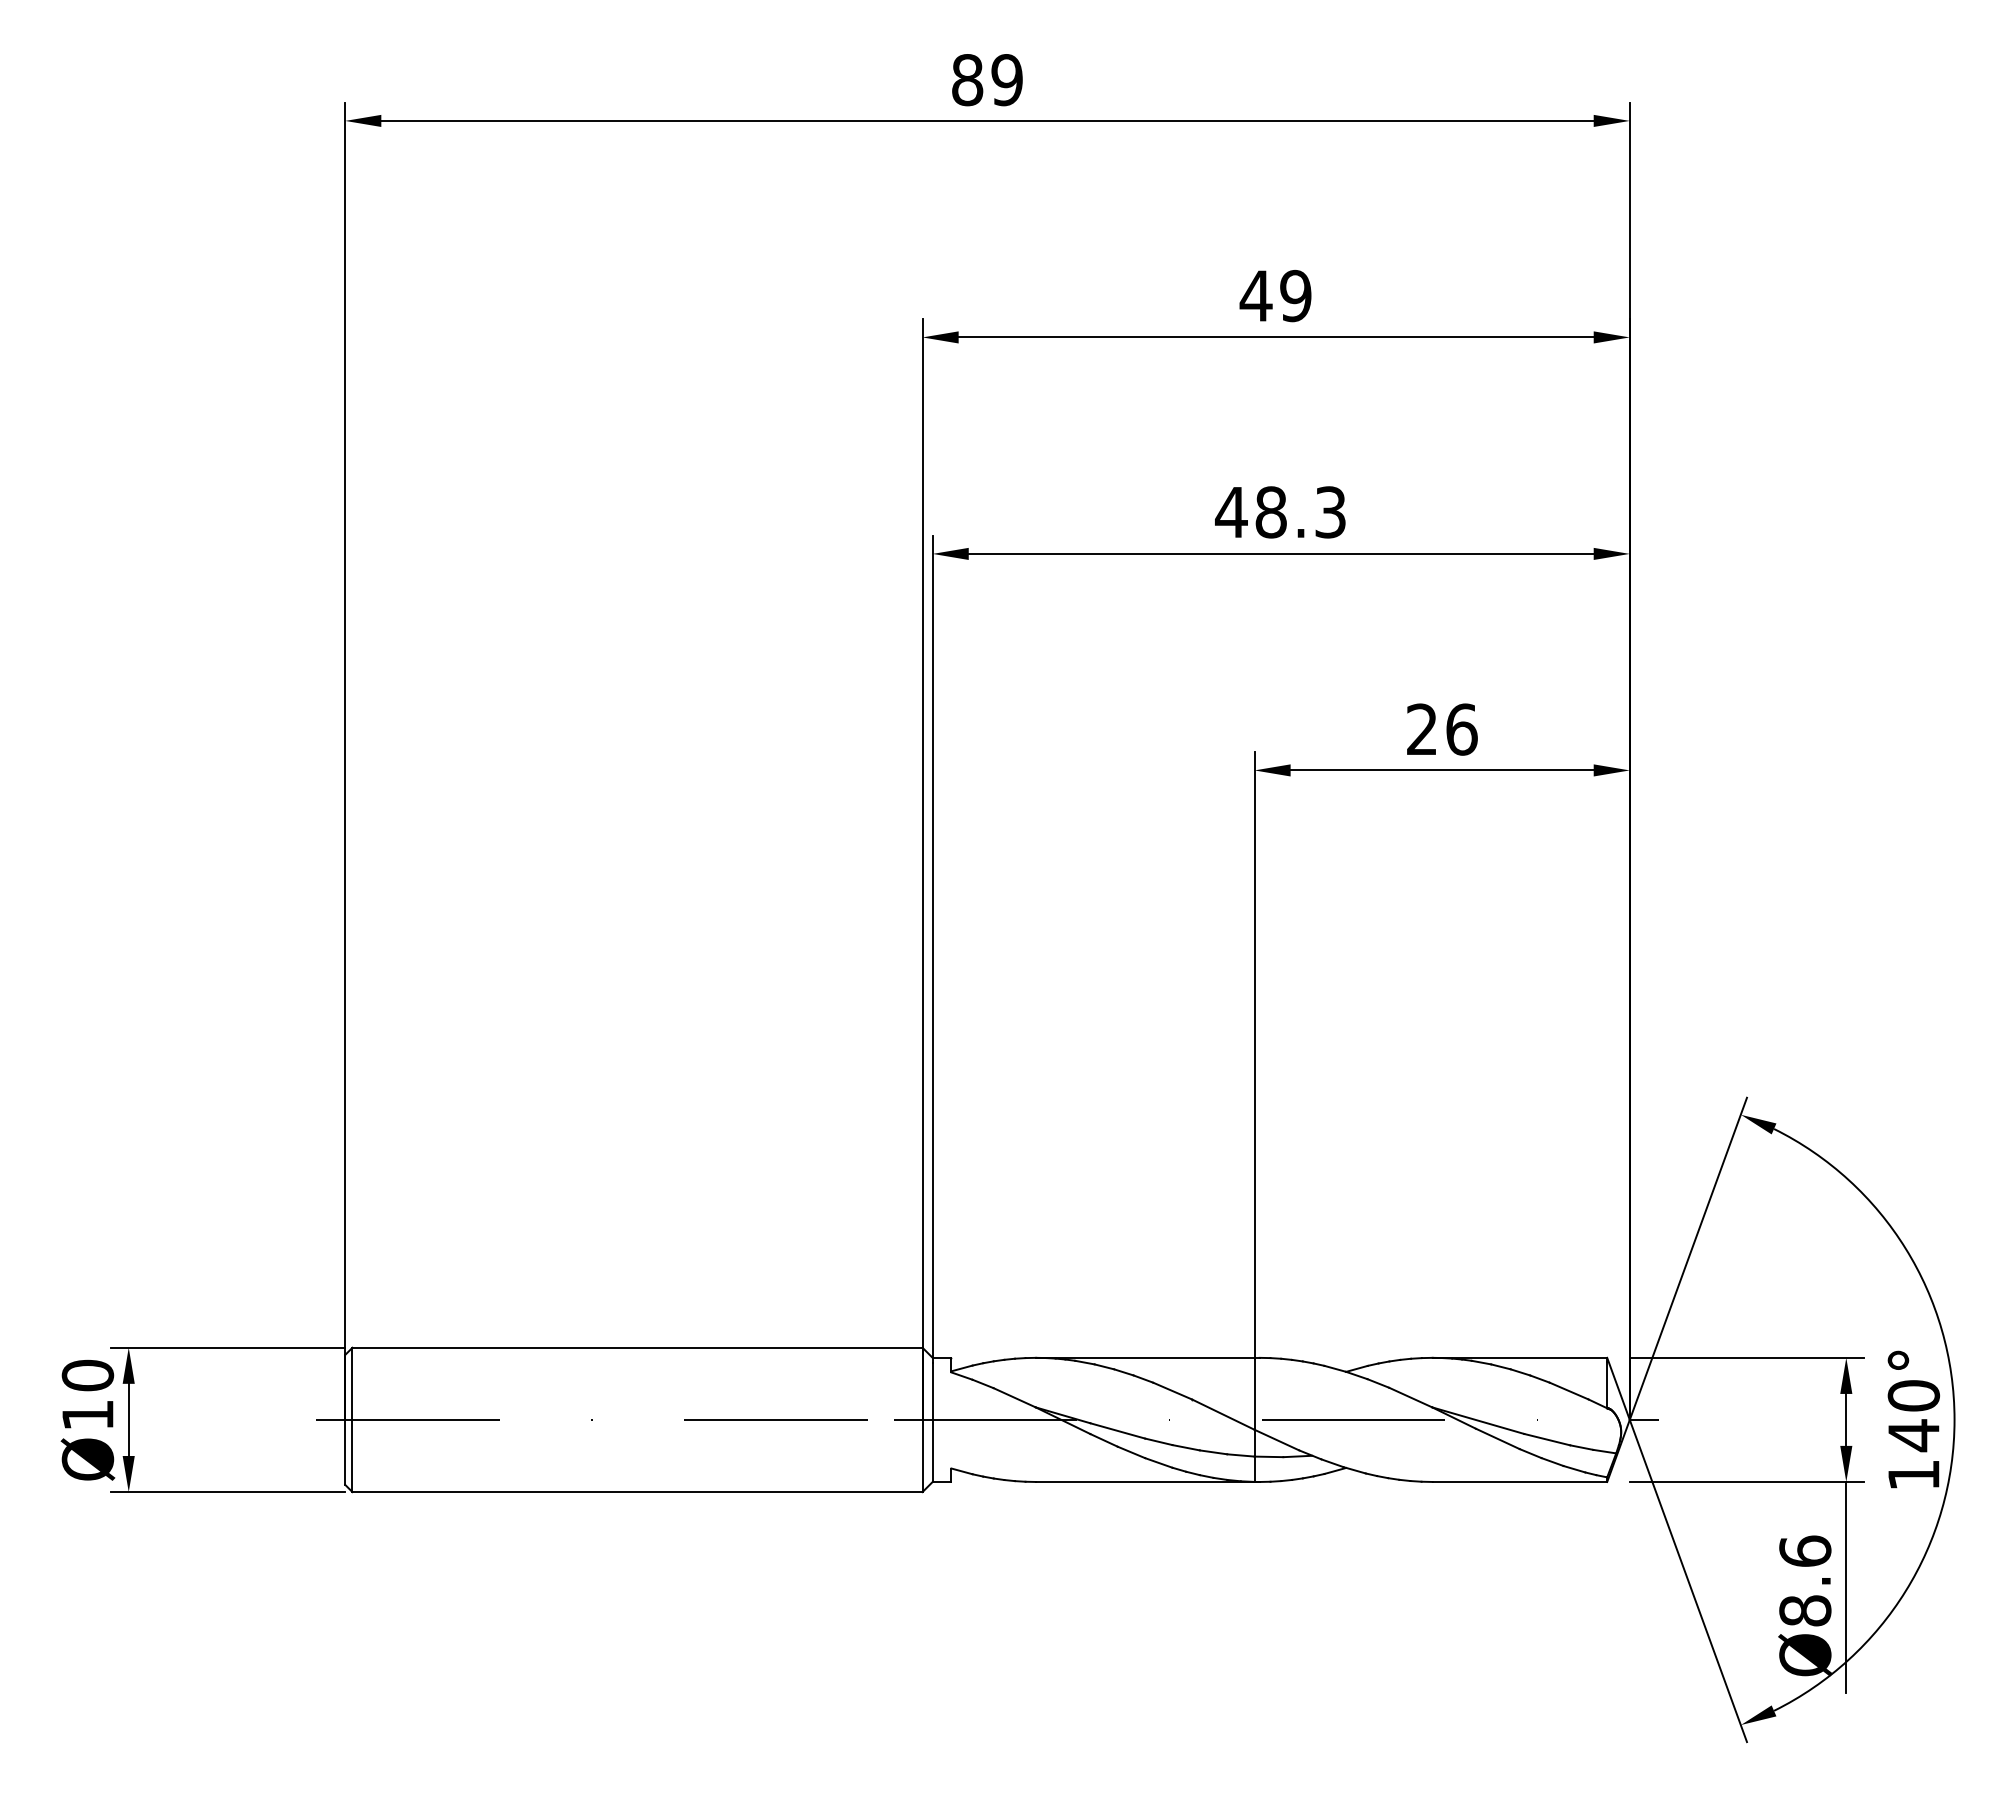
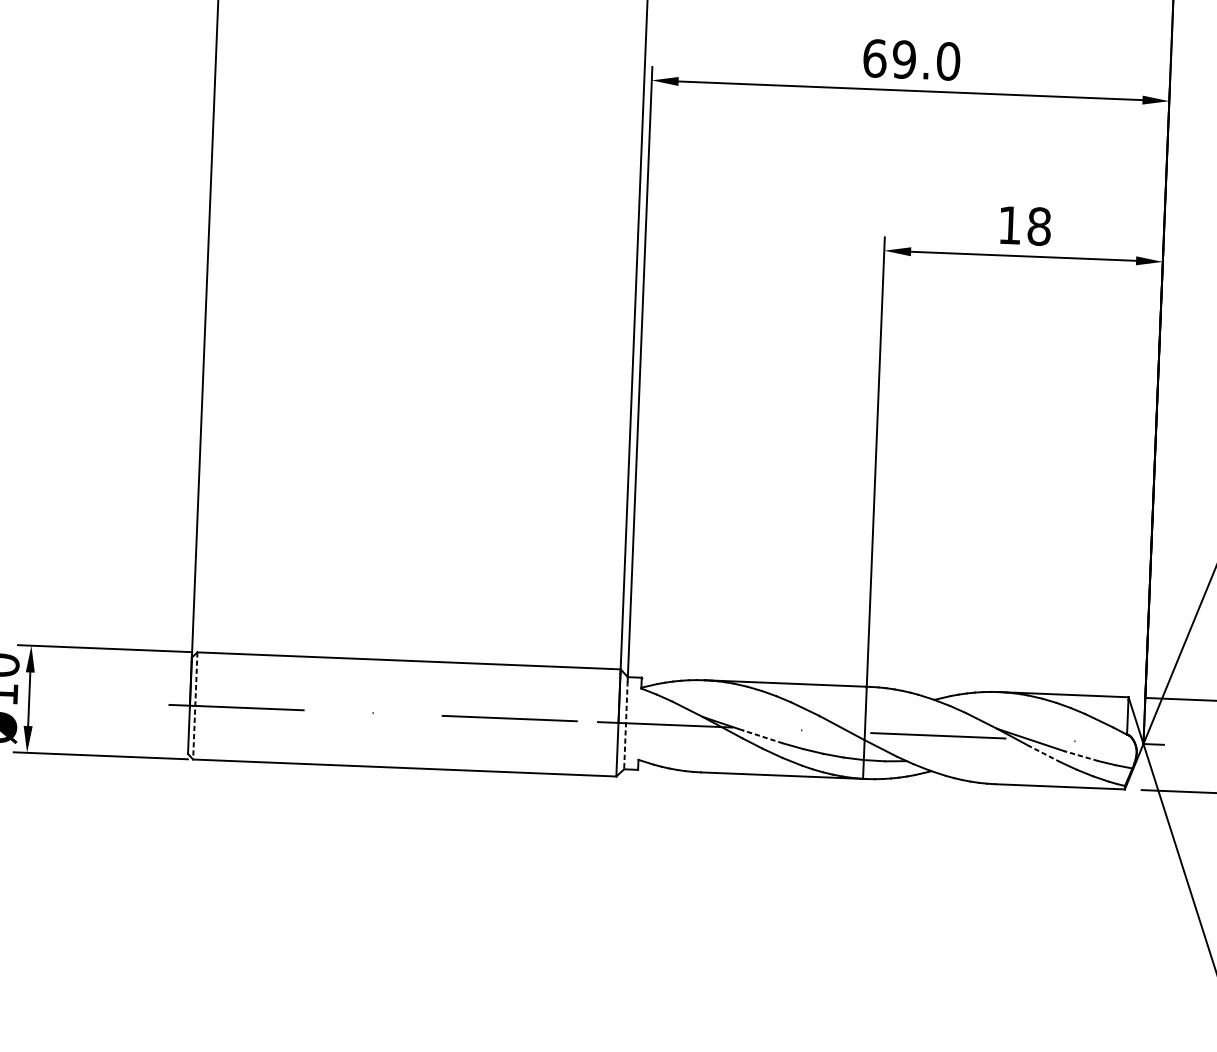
text: (1280, 512) -> (911, 60), 48.3 -> 69.0
text: (1442, 729) -> (1025, 225), 26 -> 18
line: (352, 1420) -> (195, 706), solid -> dashed
line: (932, 1423) -> (625, 725), solid -> dashed
line: (1117, 1430) -> (762, 736), solid -> dashed
line: (1497, 1438) -> (1044, 753), solid -> dashed
line: (1547, 1439) -> (1081, 756), solid -> dashed

